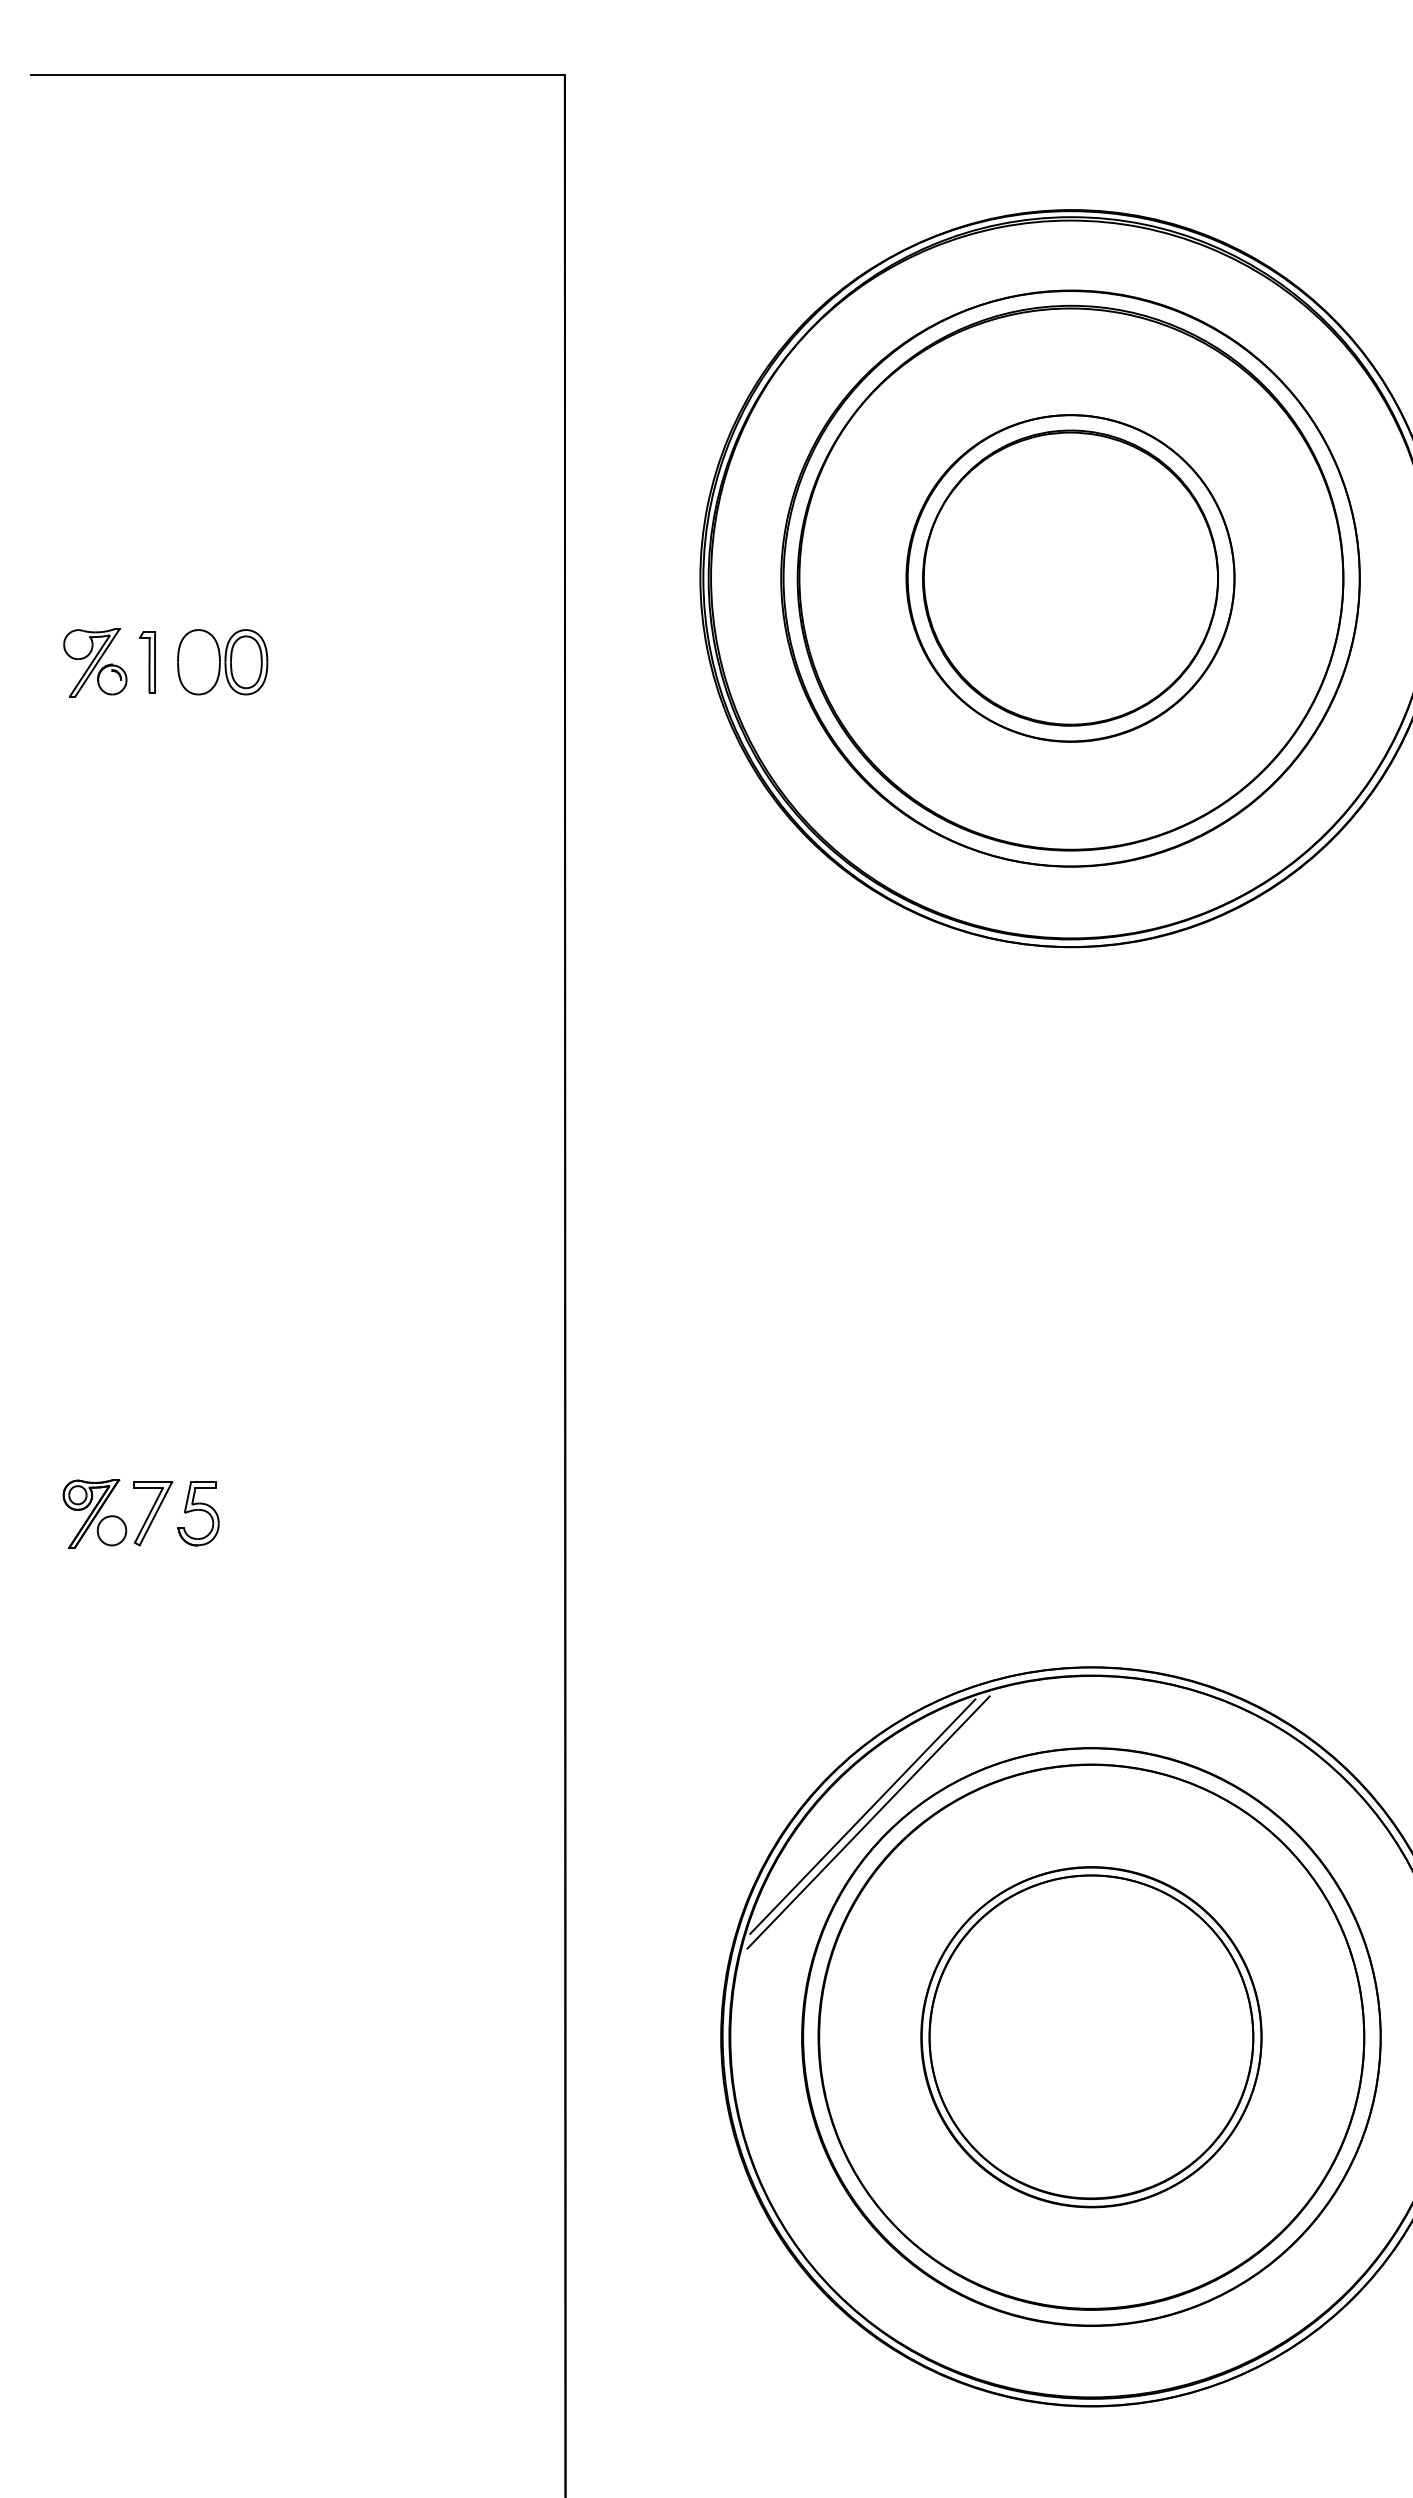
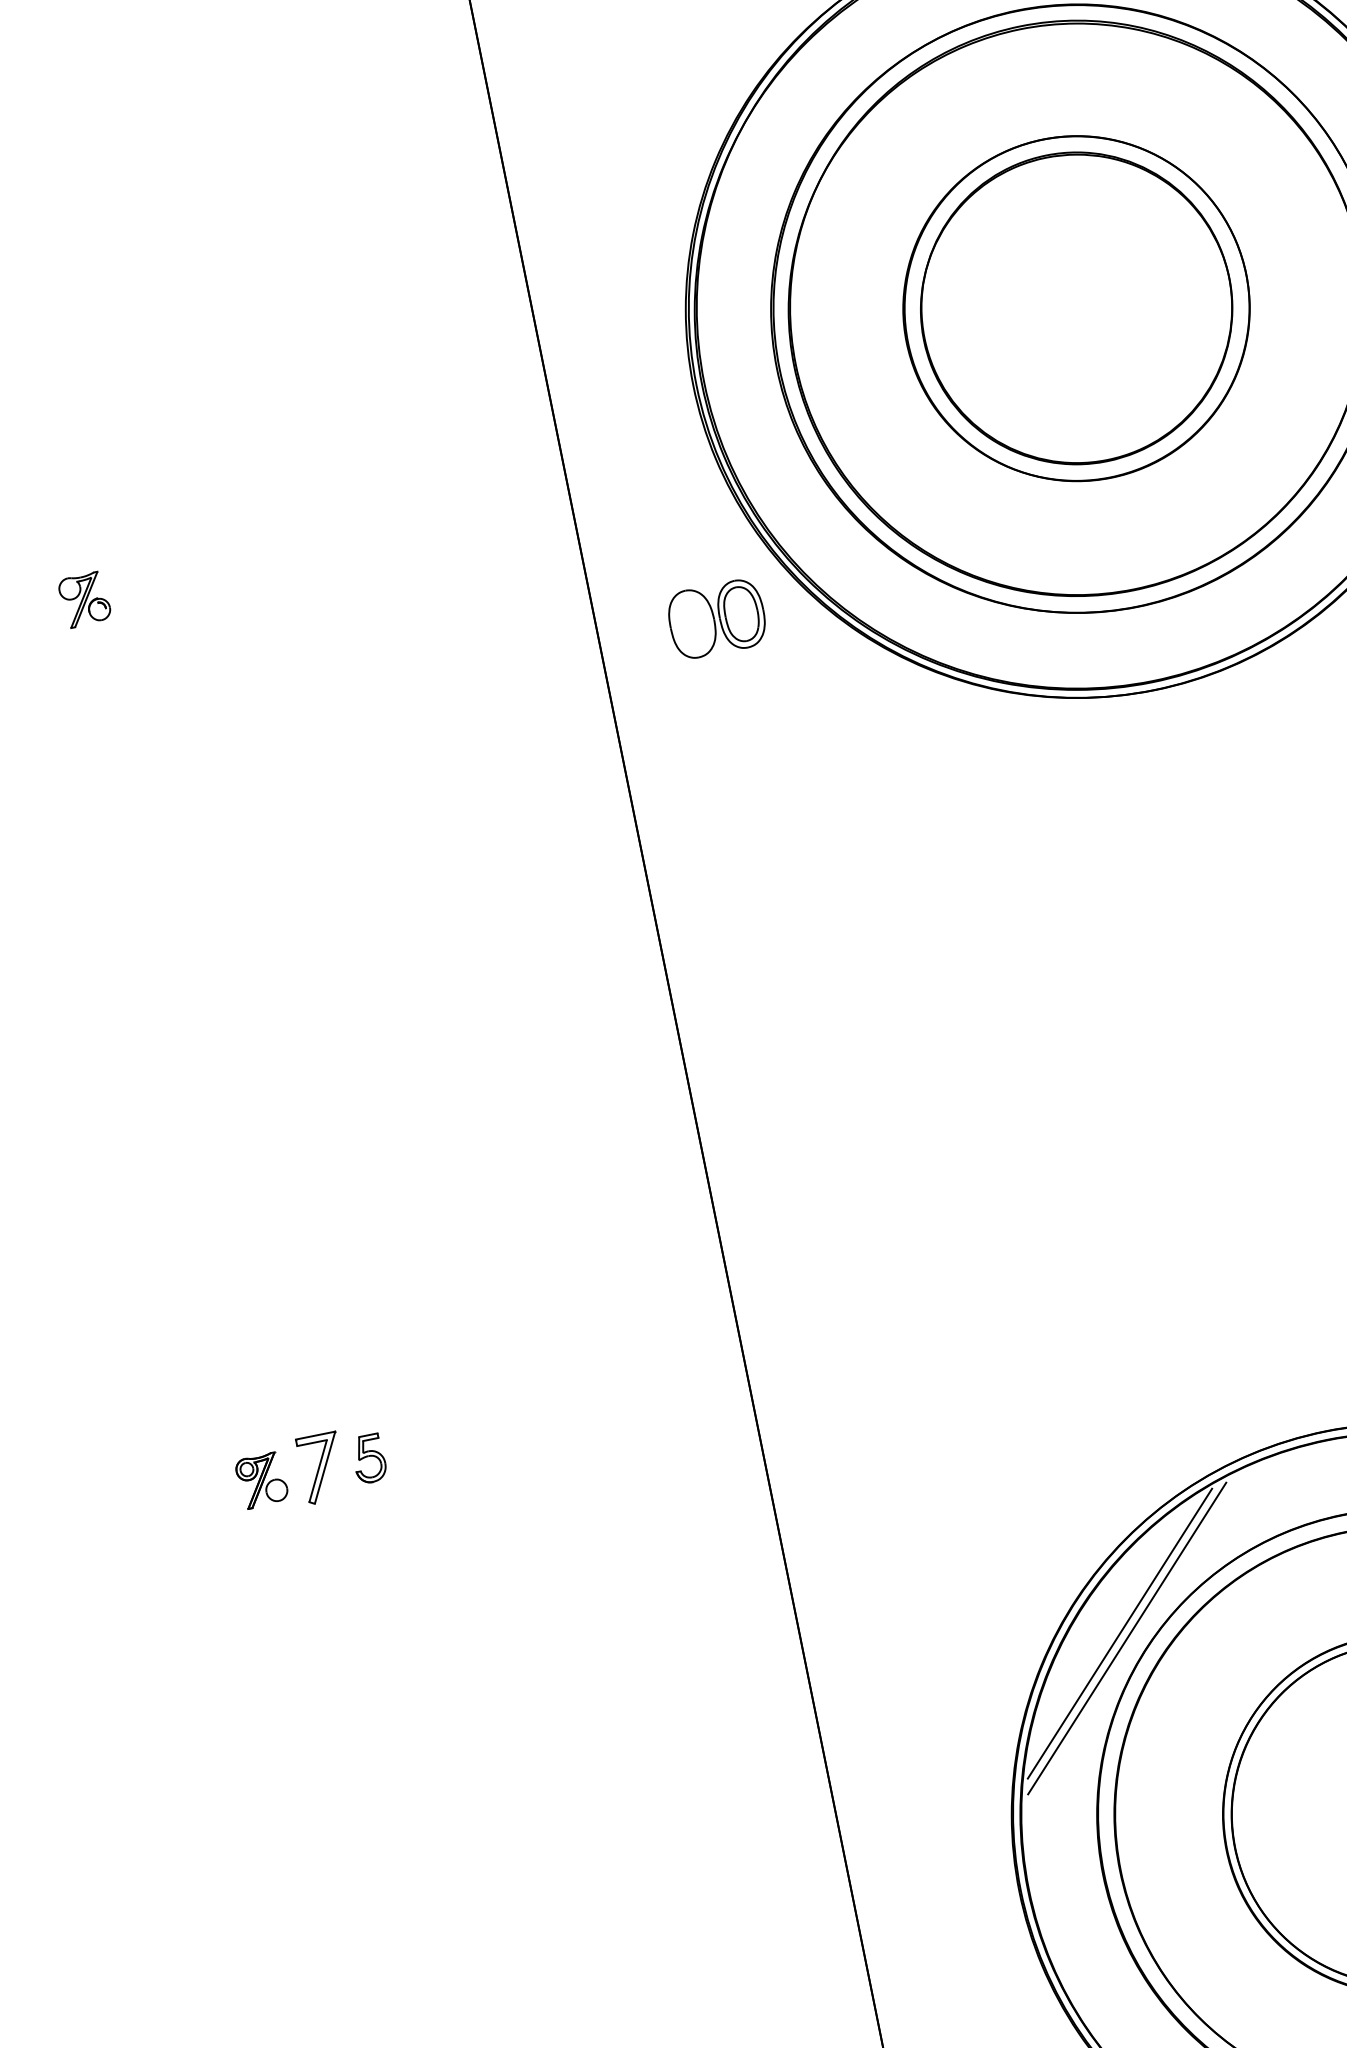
part: (95, 662) -> (84, 599), size x0.7
part: (147, 662) -> (138, 588), removed
part: (222, 662) -> (716, 619), moved
part: (94, 1513) -> (261, 1480), size x0.7
part: (198, 1513) -> (369, 1458), size x0.7

